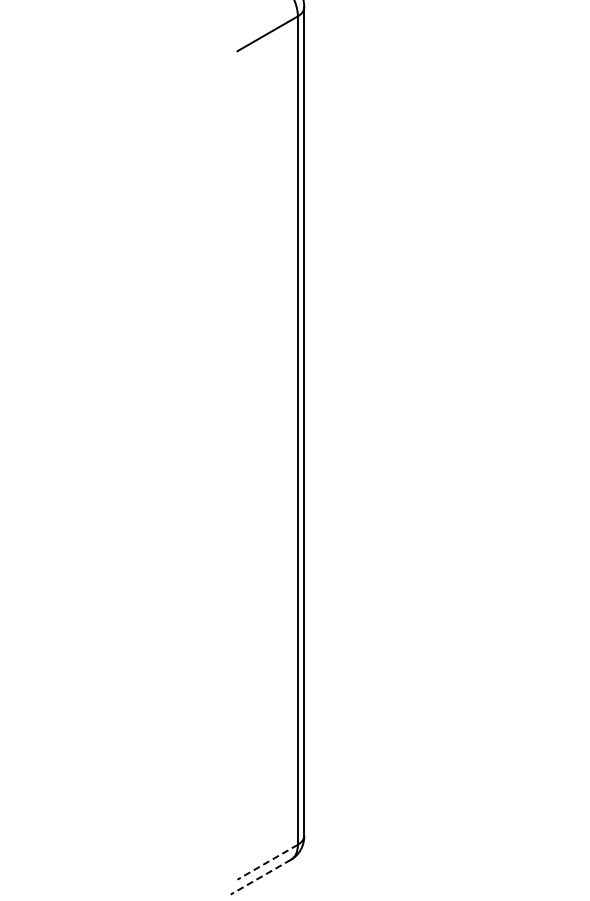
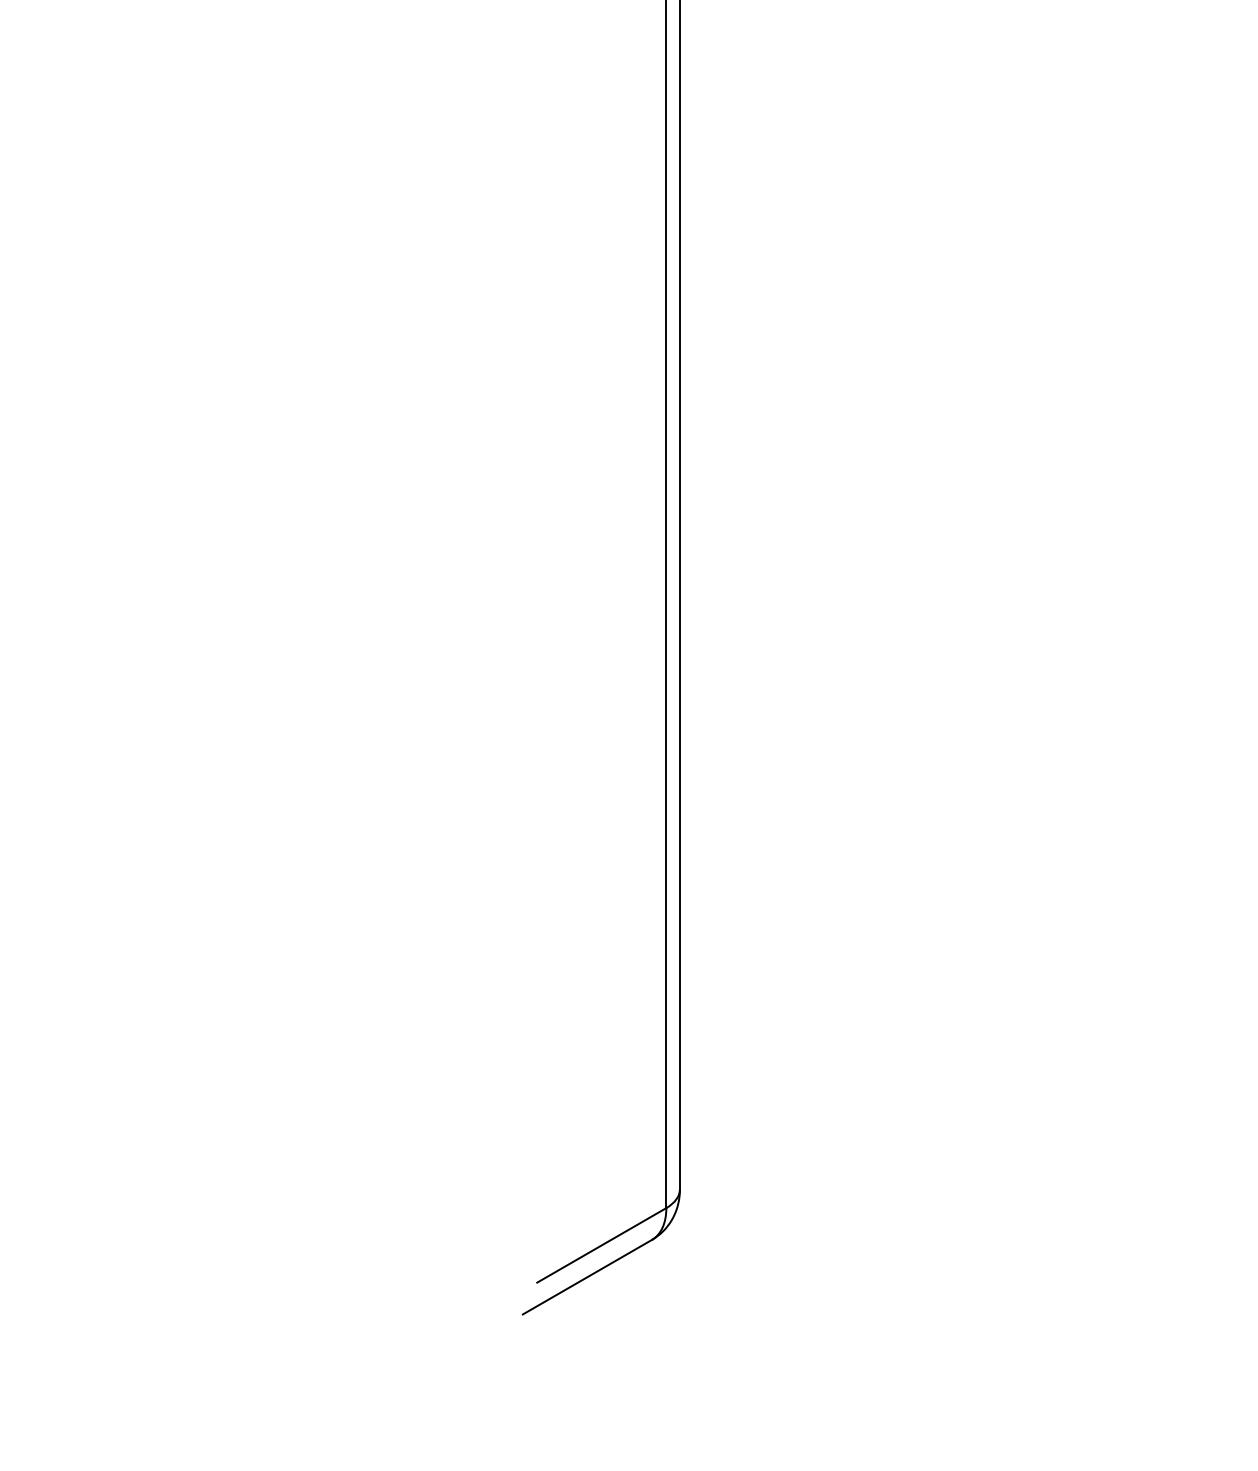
line: (267, 862) -> (601, 1245), dashed -> solid
line: (260, 877) -> (586, 1277), dashed -> solid

